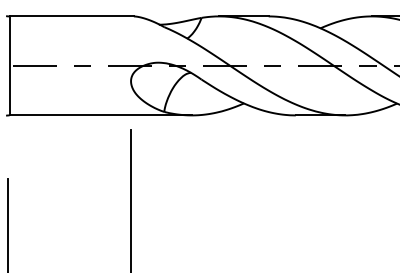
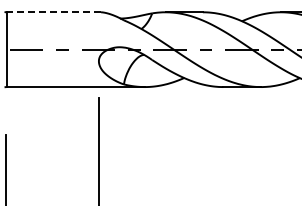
line: (70, 16) -> (53, 12), solid -> dashed

